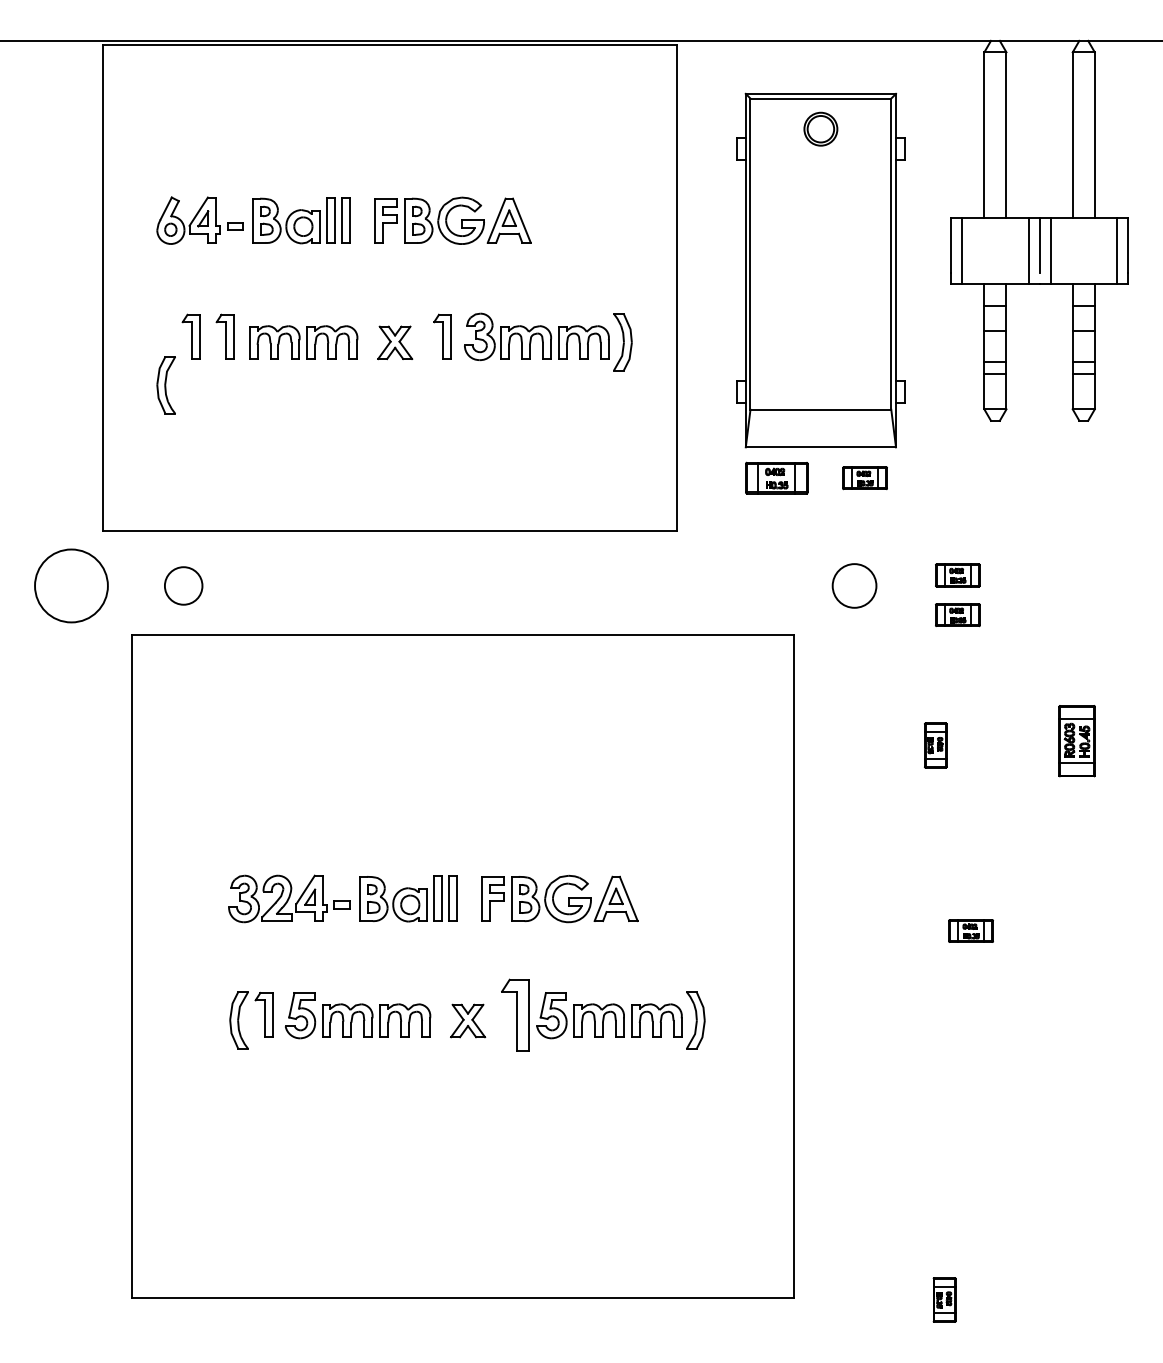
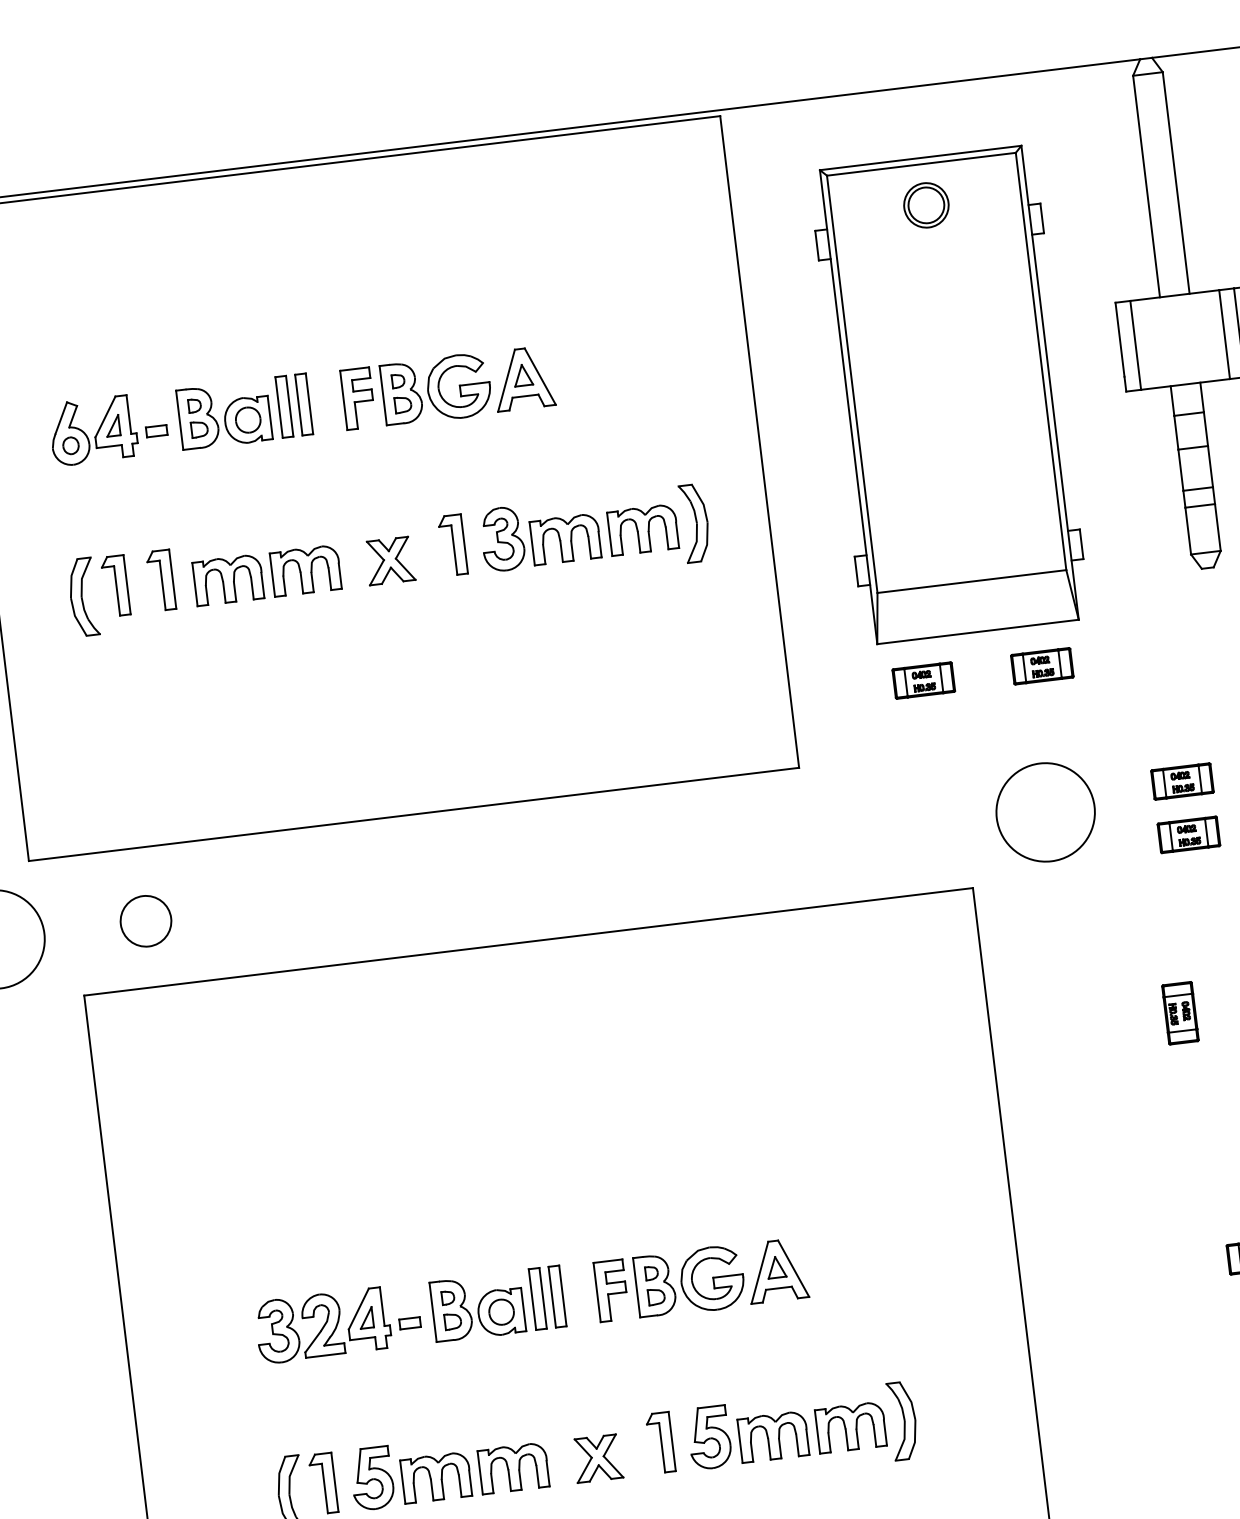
part: (165, 385) -> (82, 597), moved
part: (776, 478) -> (923, 680), size x0.71
circle: (854, 585) -> (1045, 811), size x1.67
part: (515, 1014) -> (660, 1442), size x0.62

